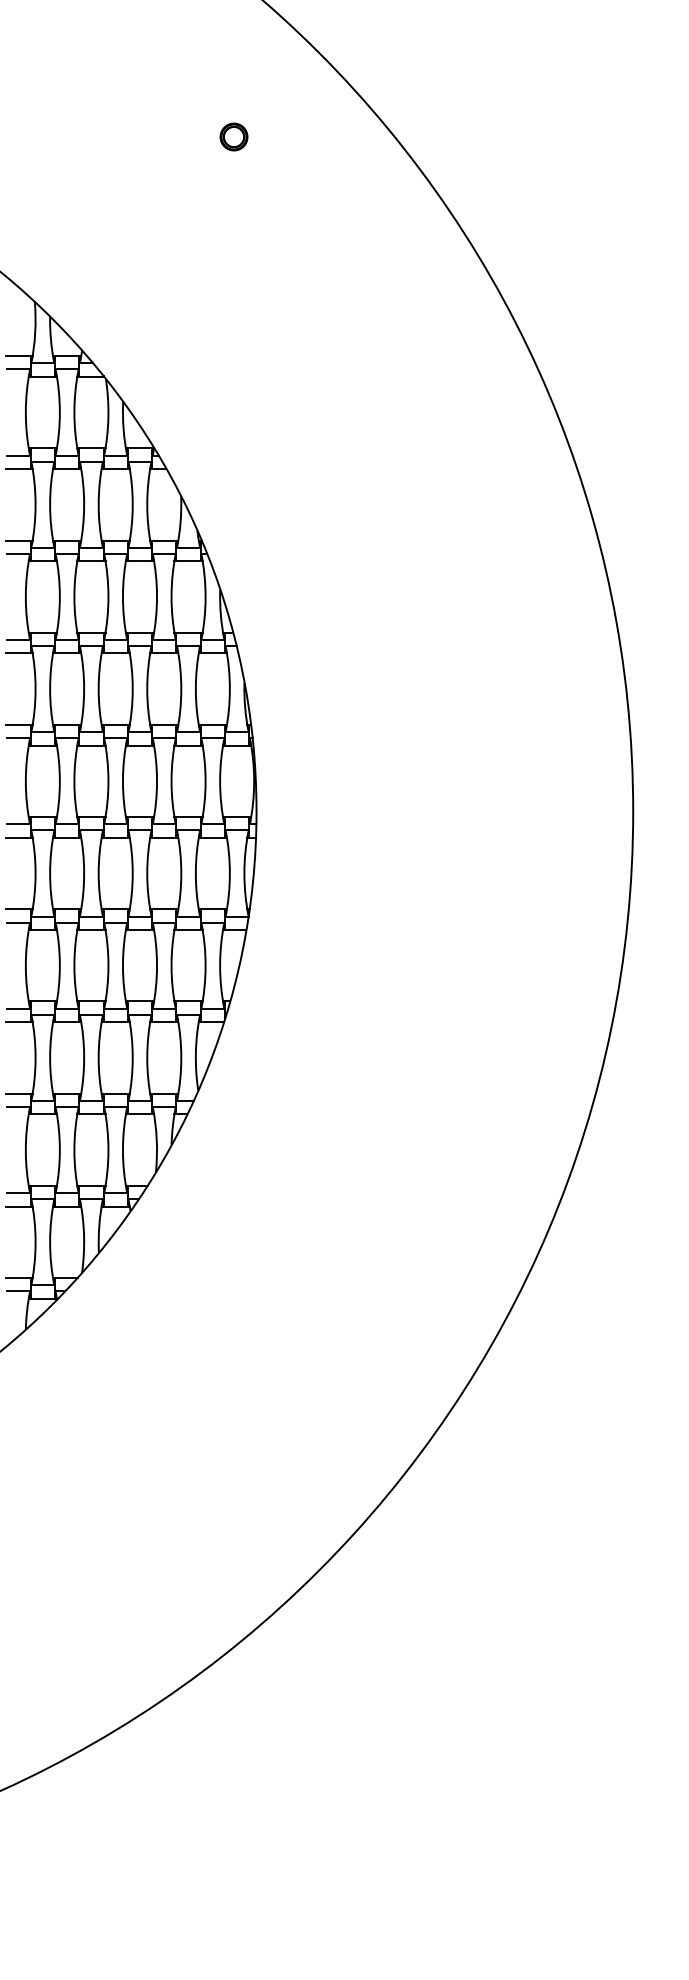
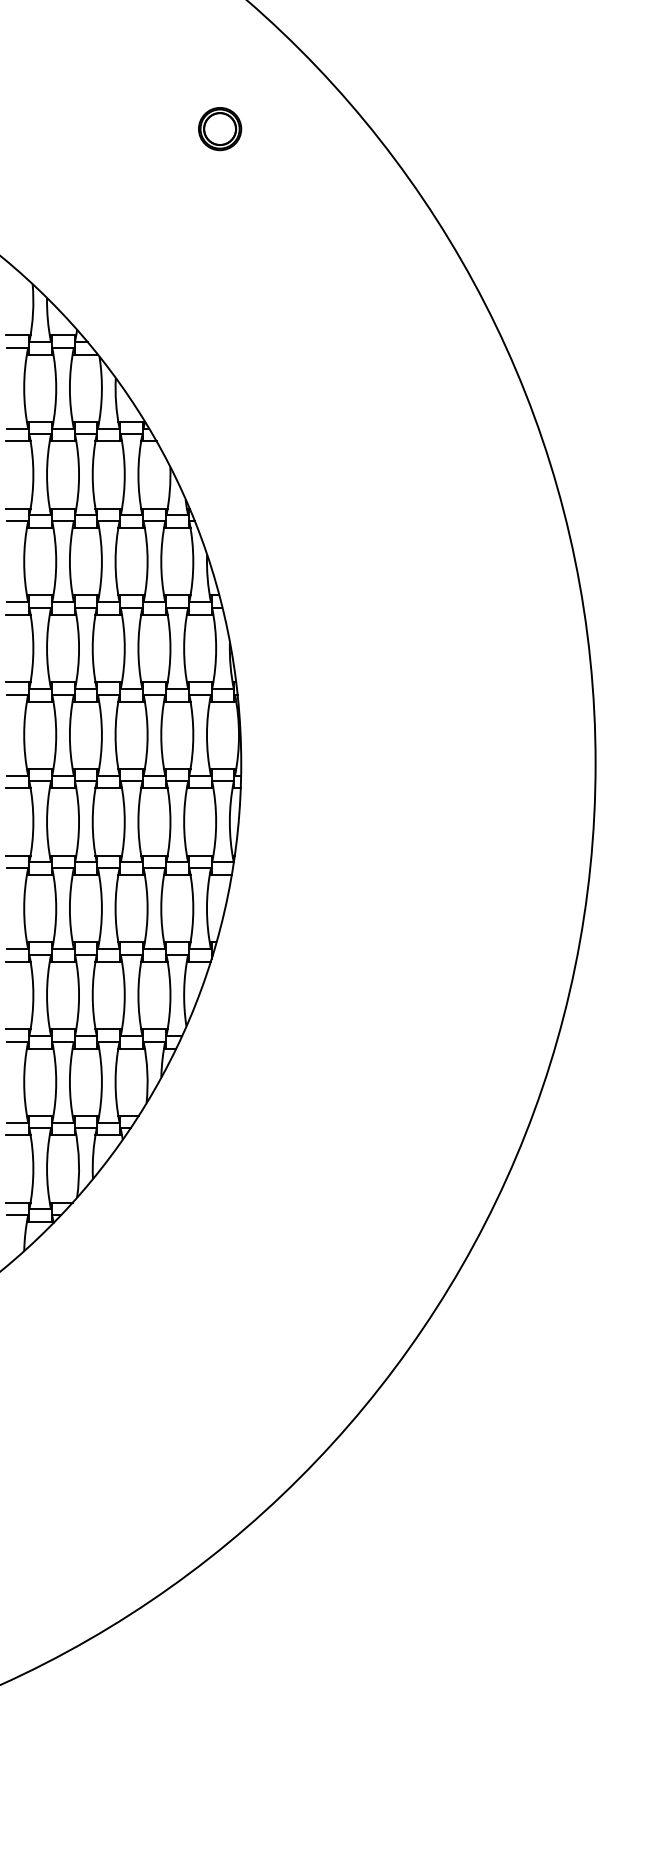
part: (233, 136) -> (219, 128), size x1.67

